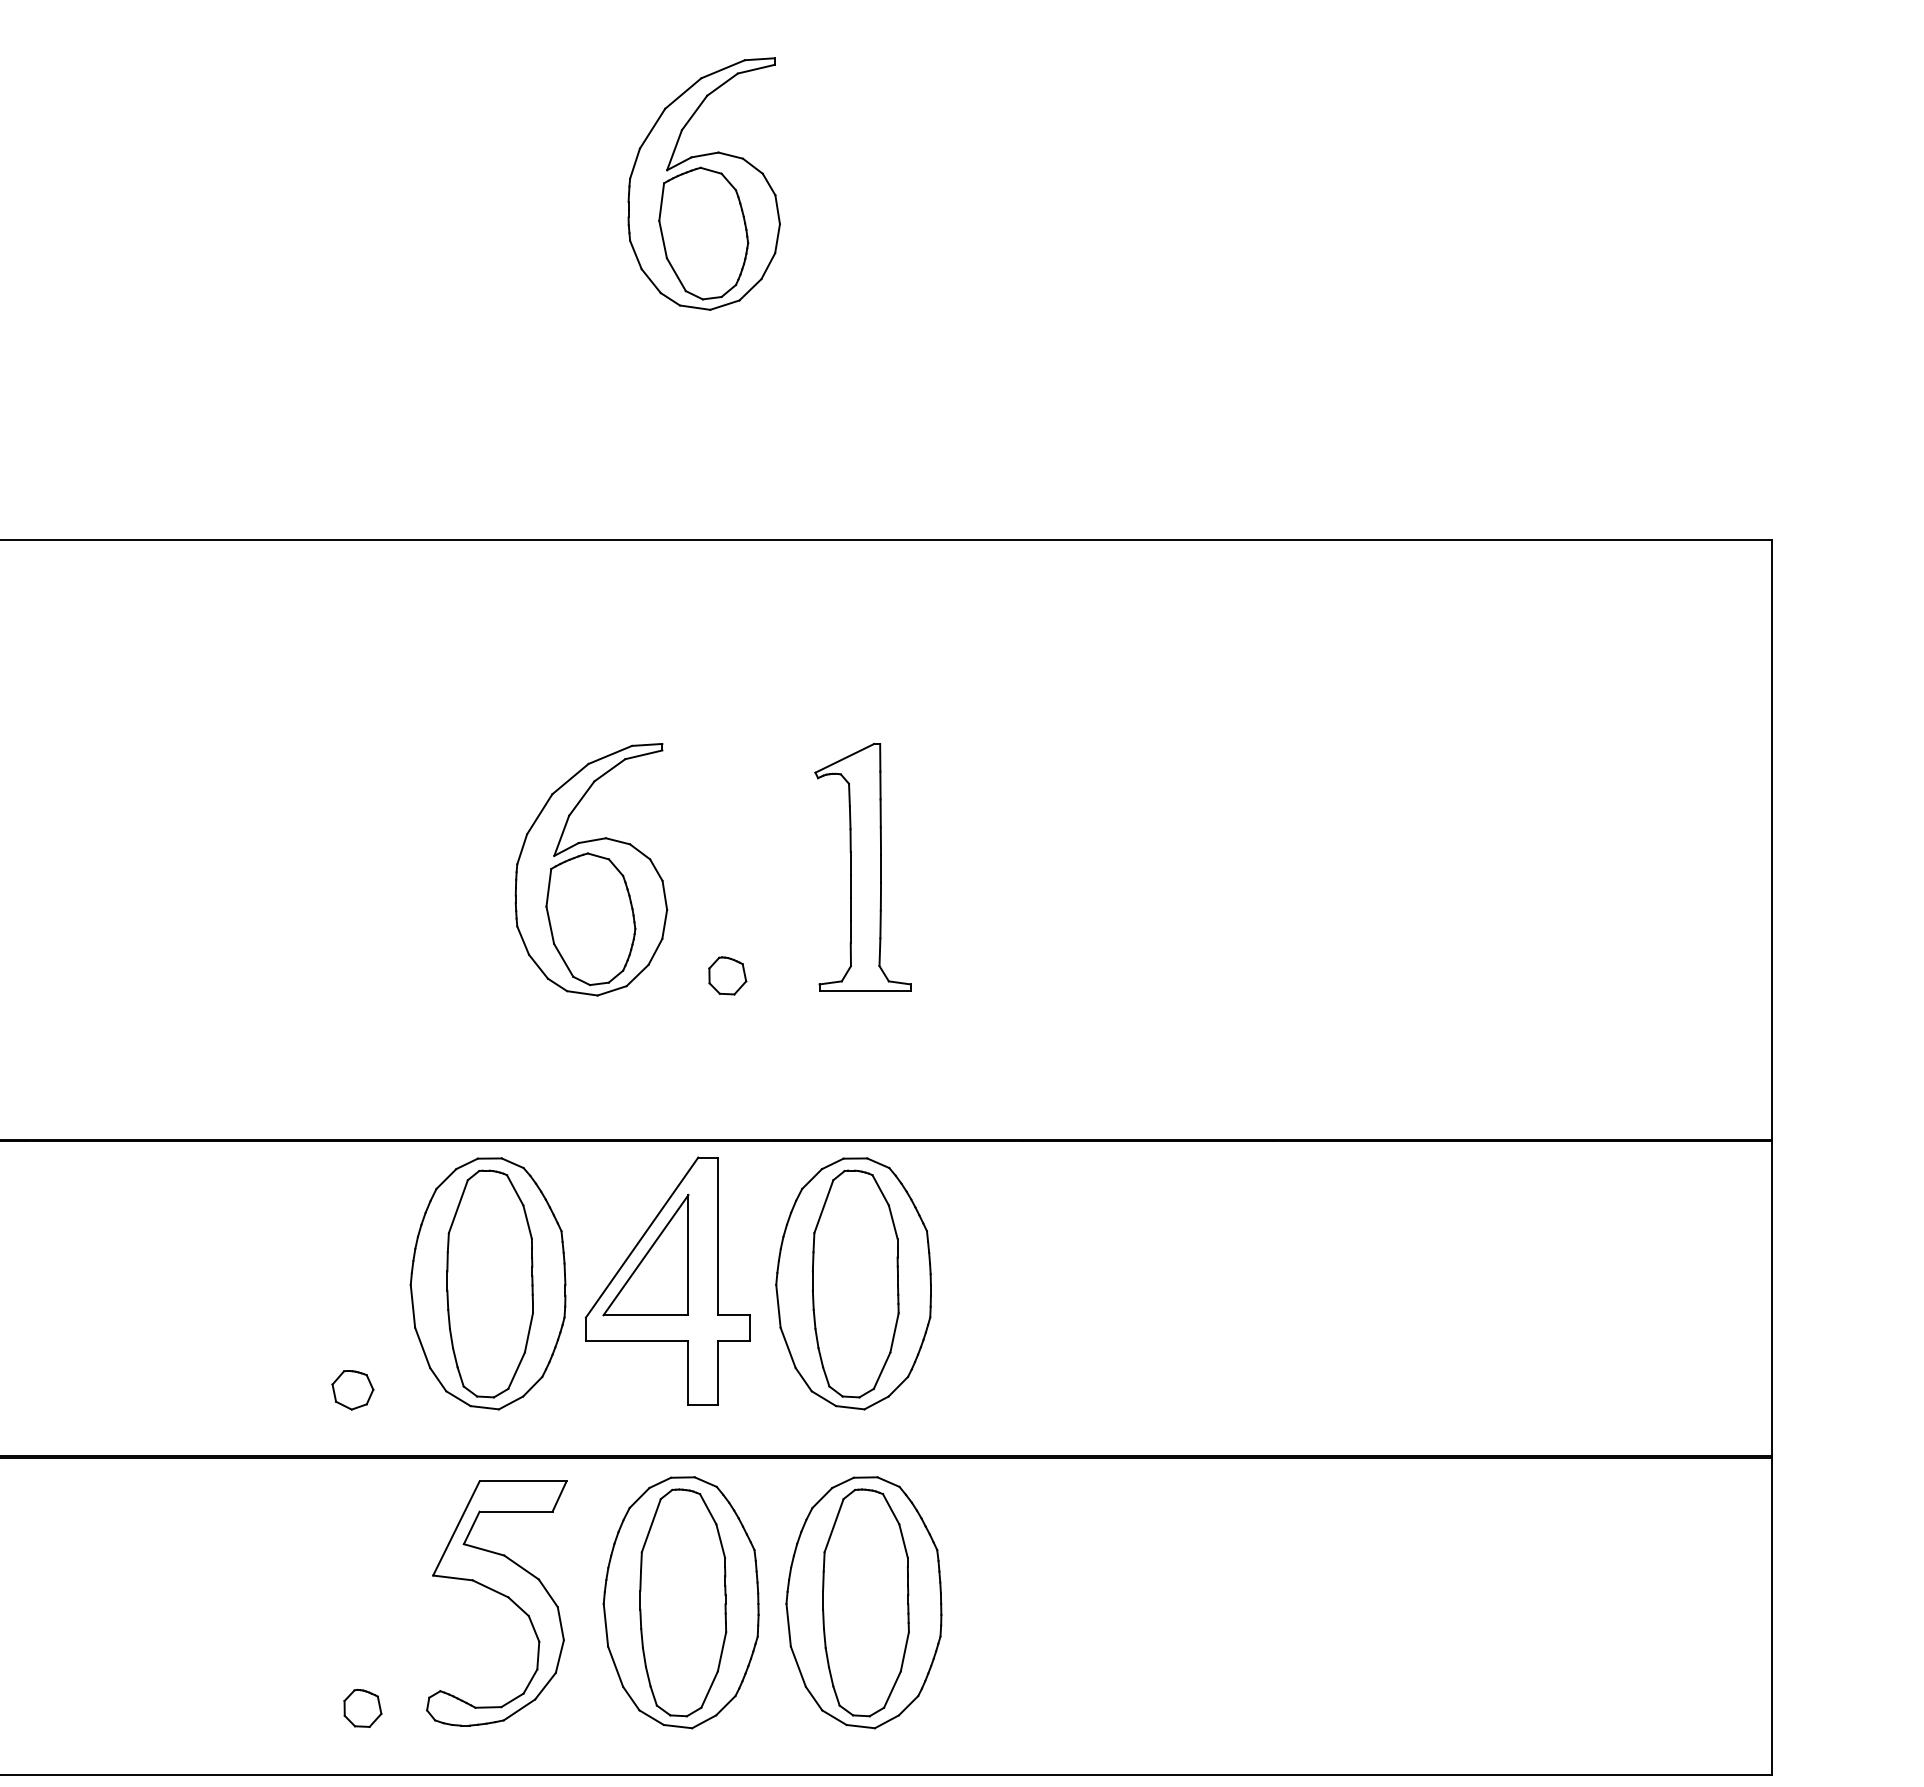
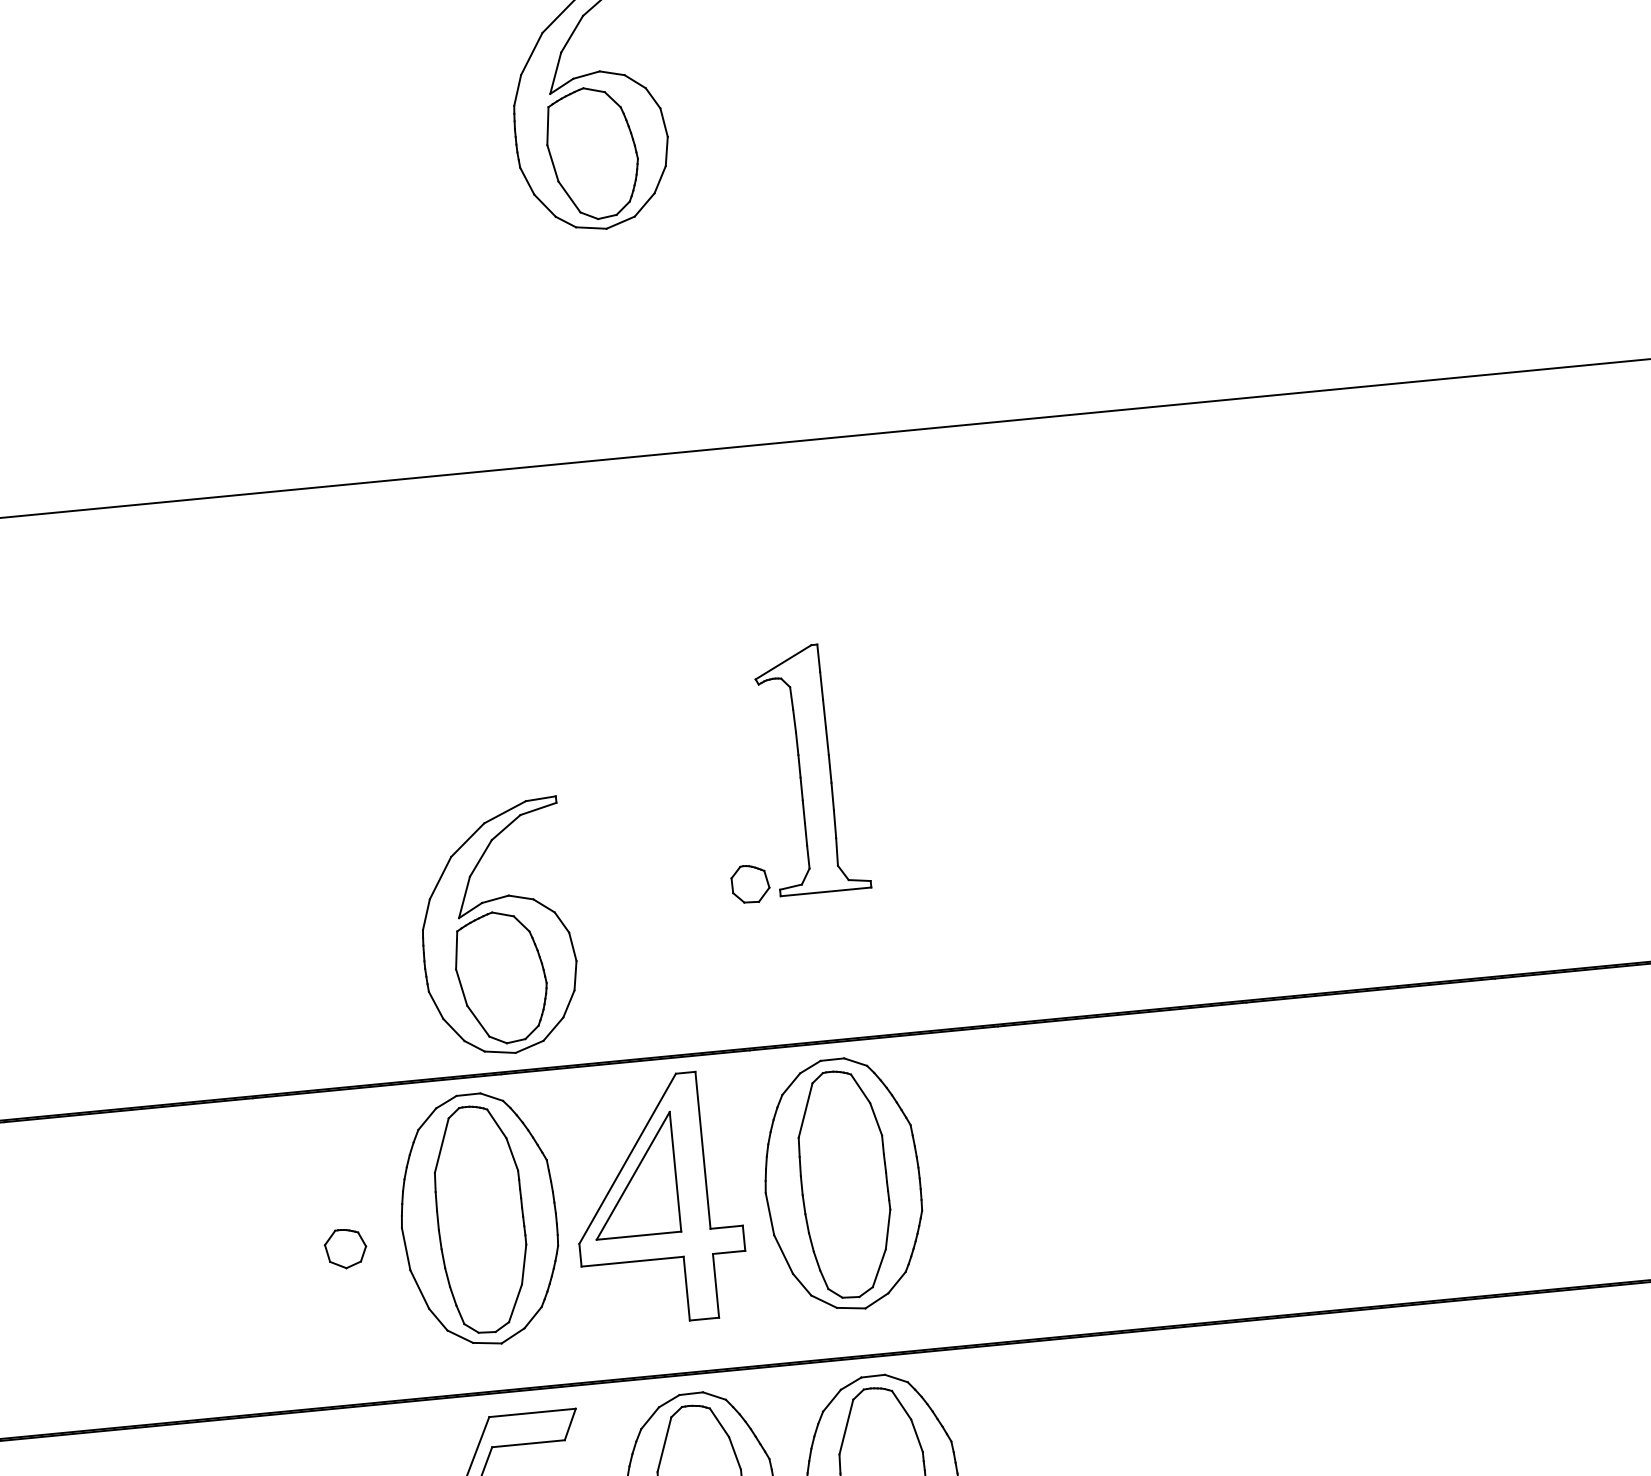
part: (591, 869) -> (497, 928), moved
part: (727, 975) -> (750, 883), moved
part: (352, 1390) -> (345, 1249), moved

